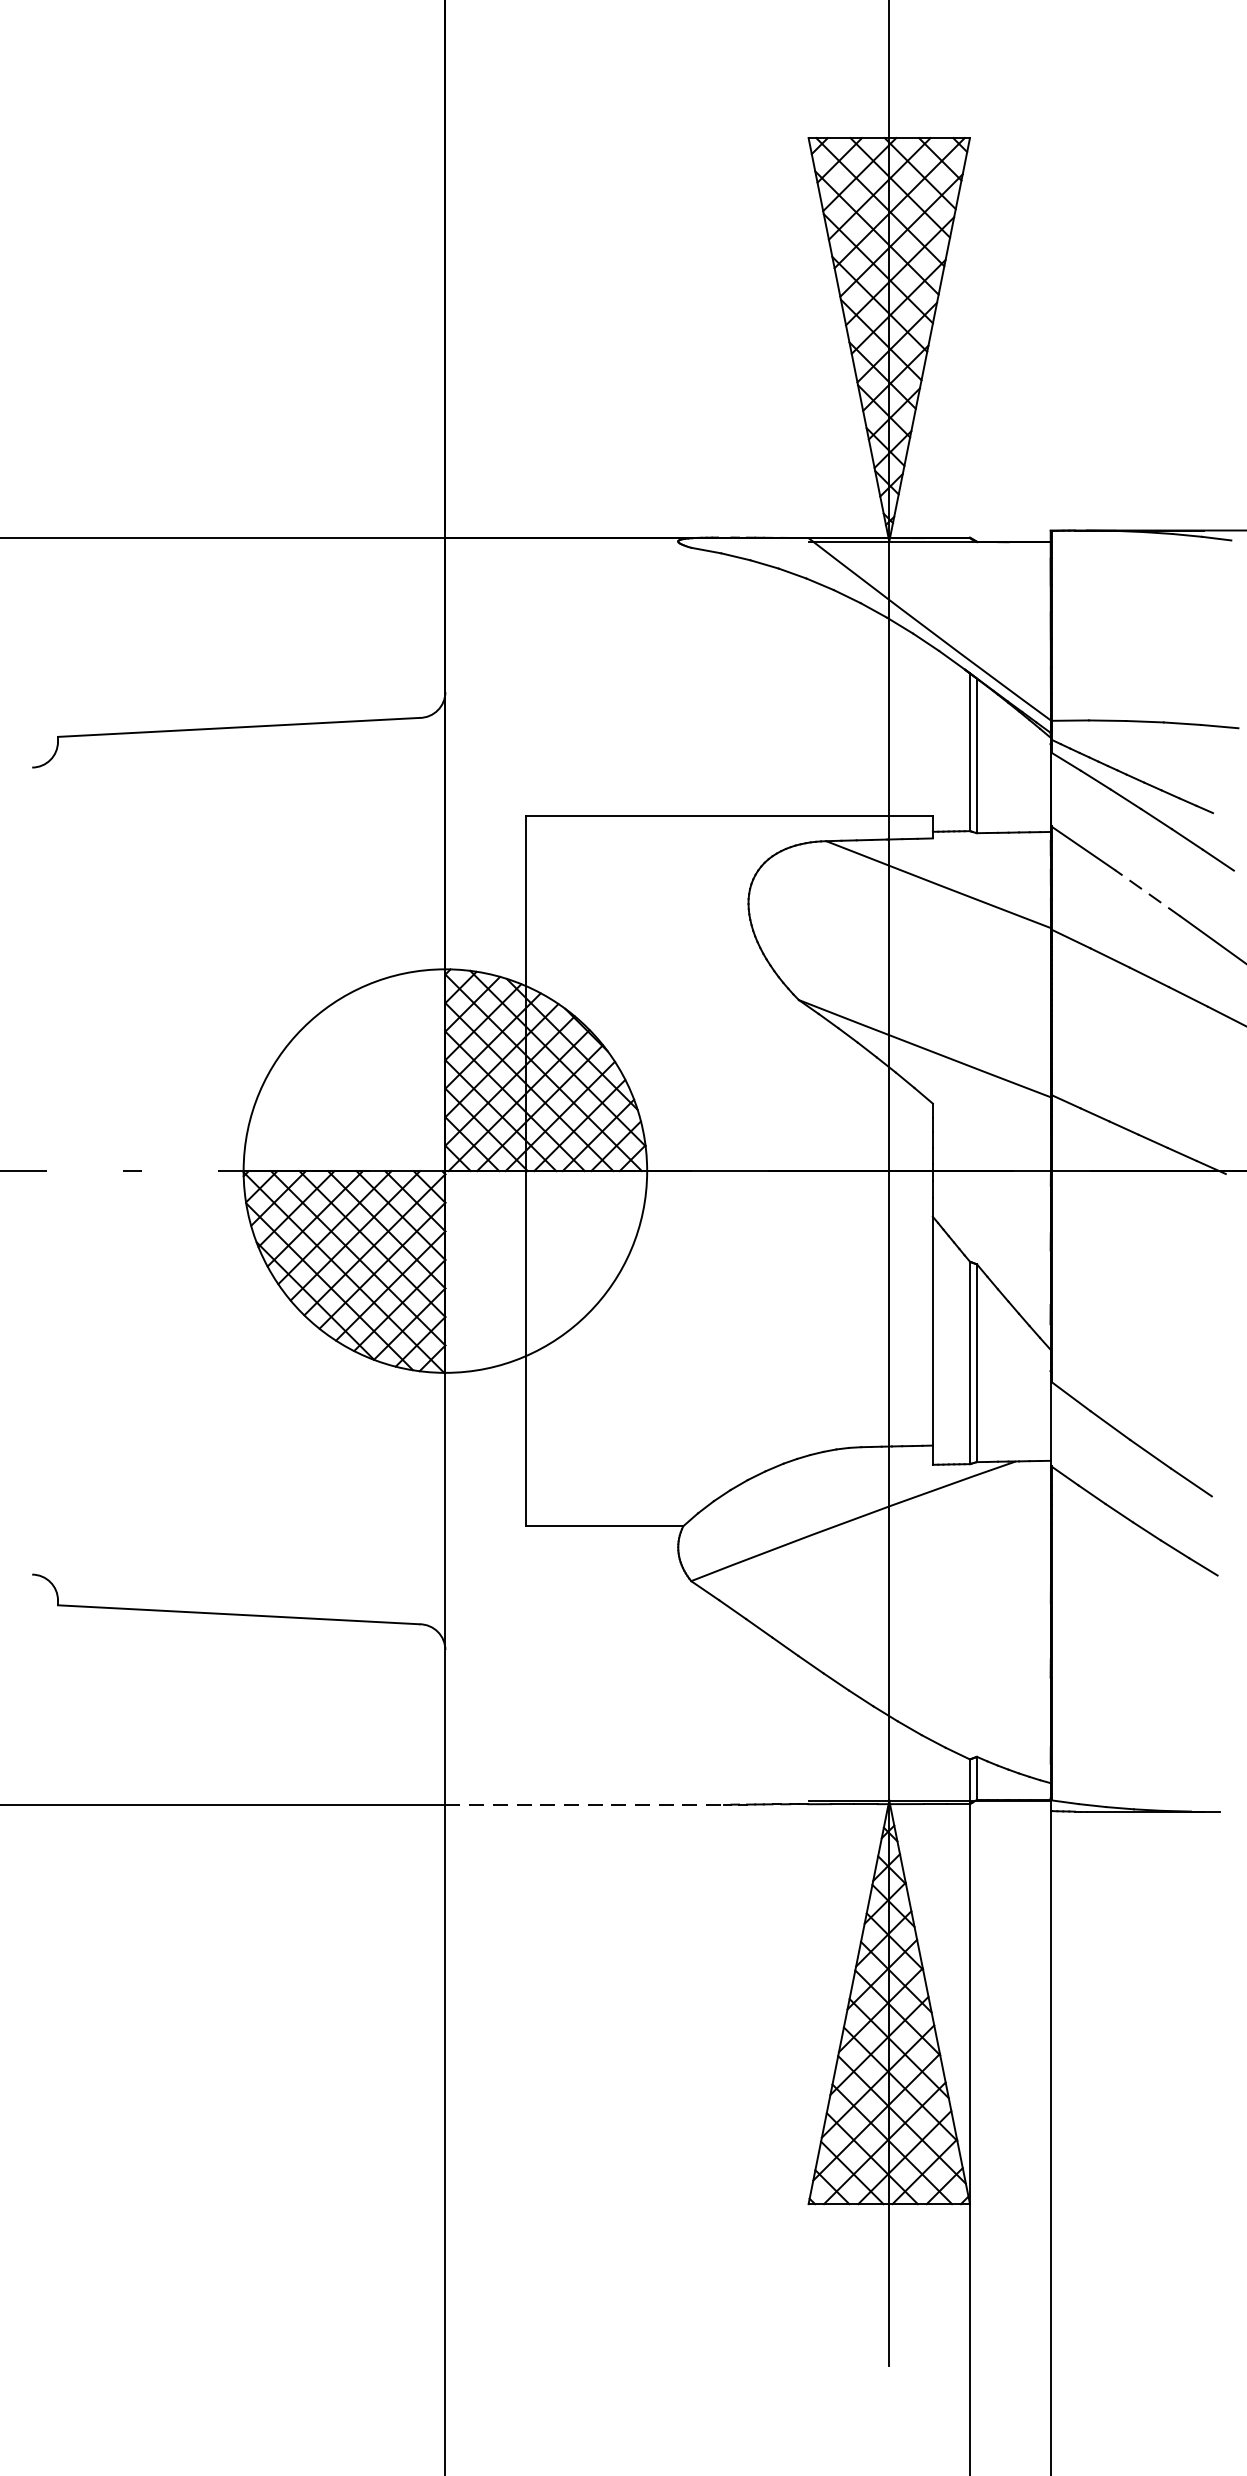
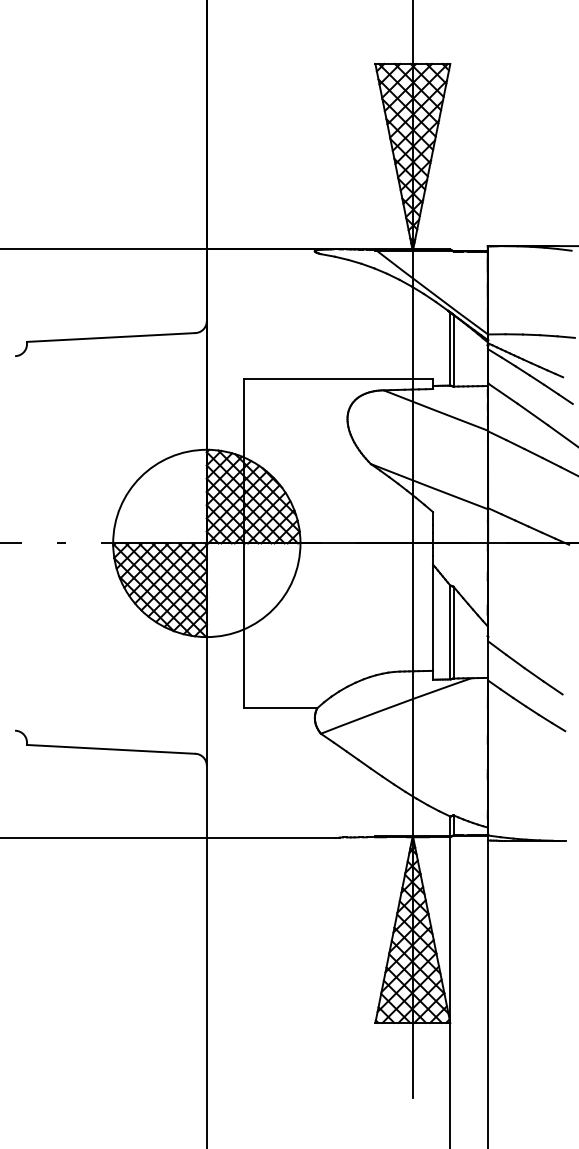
line: (1147, 893) -> (532, 414), dashed -> solid
line: (584, 1804) -> (271, 837), dashed -> solid

